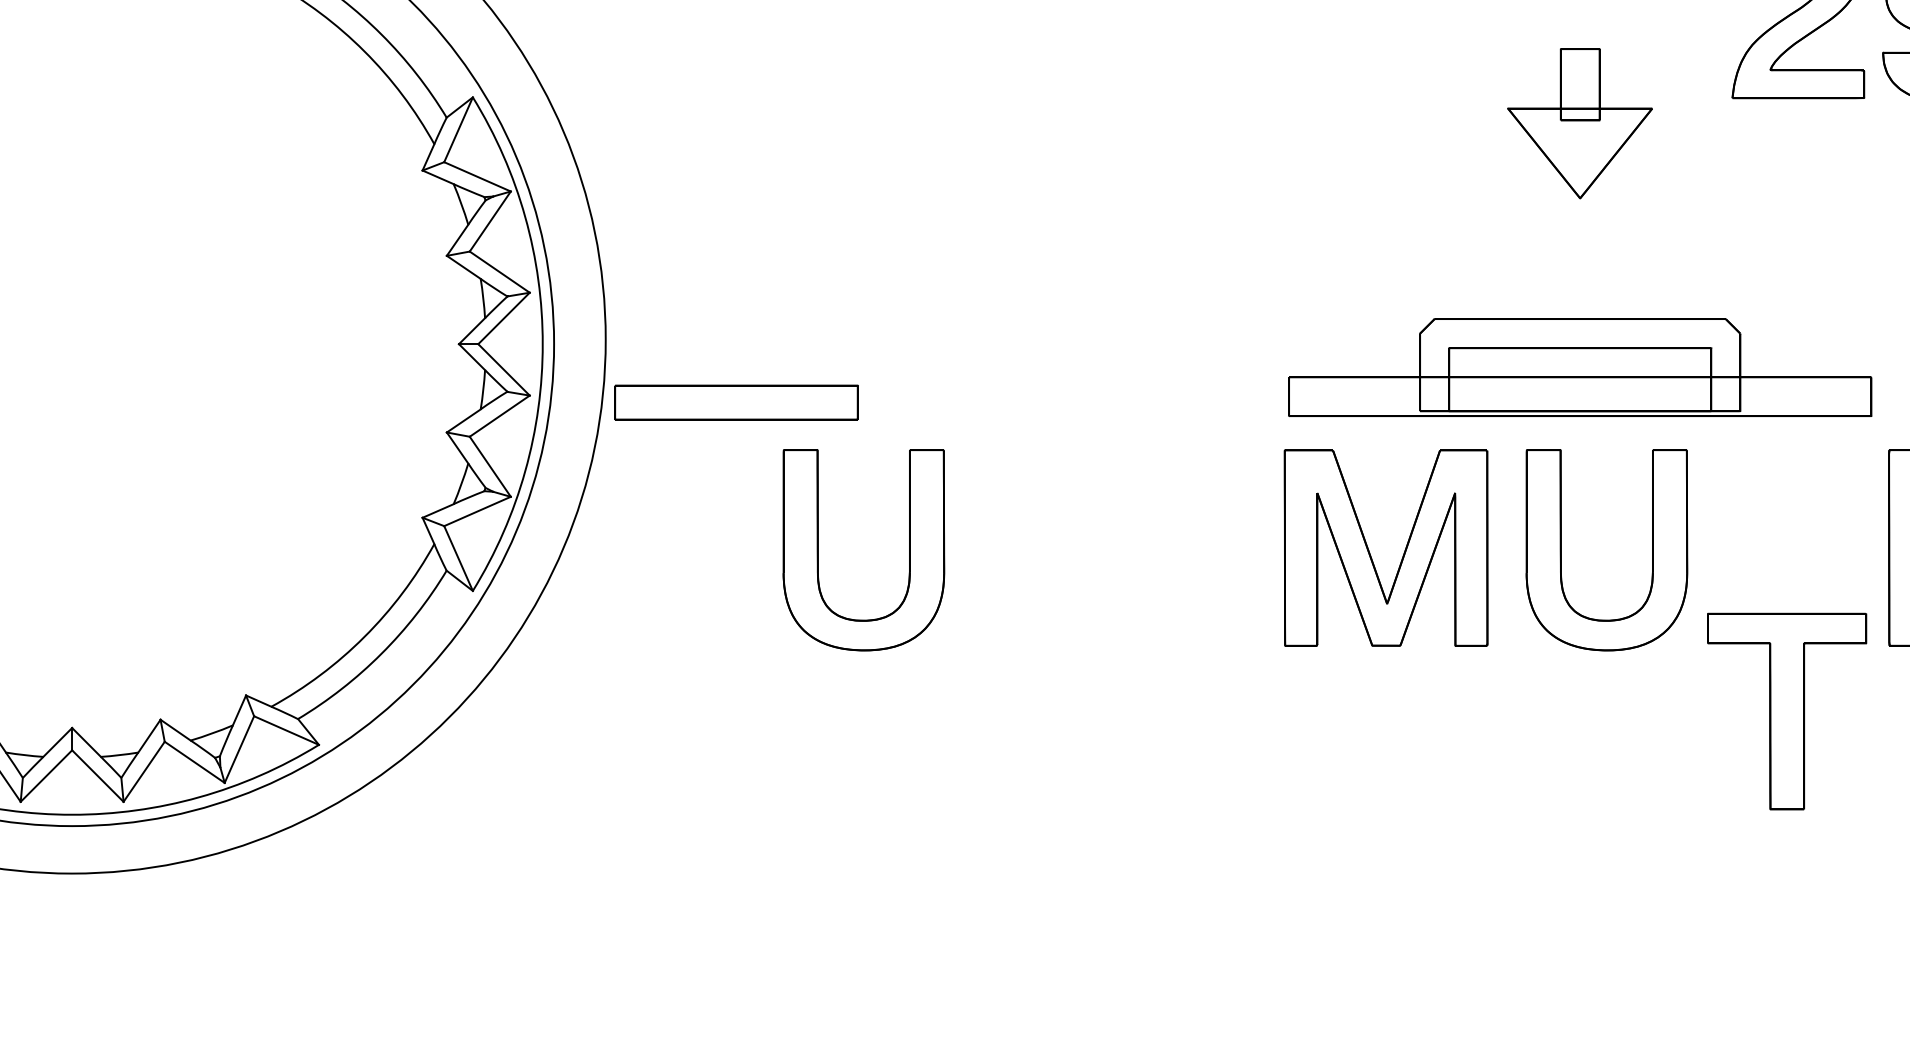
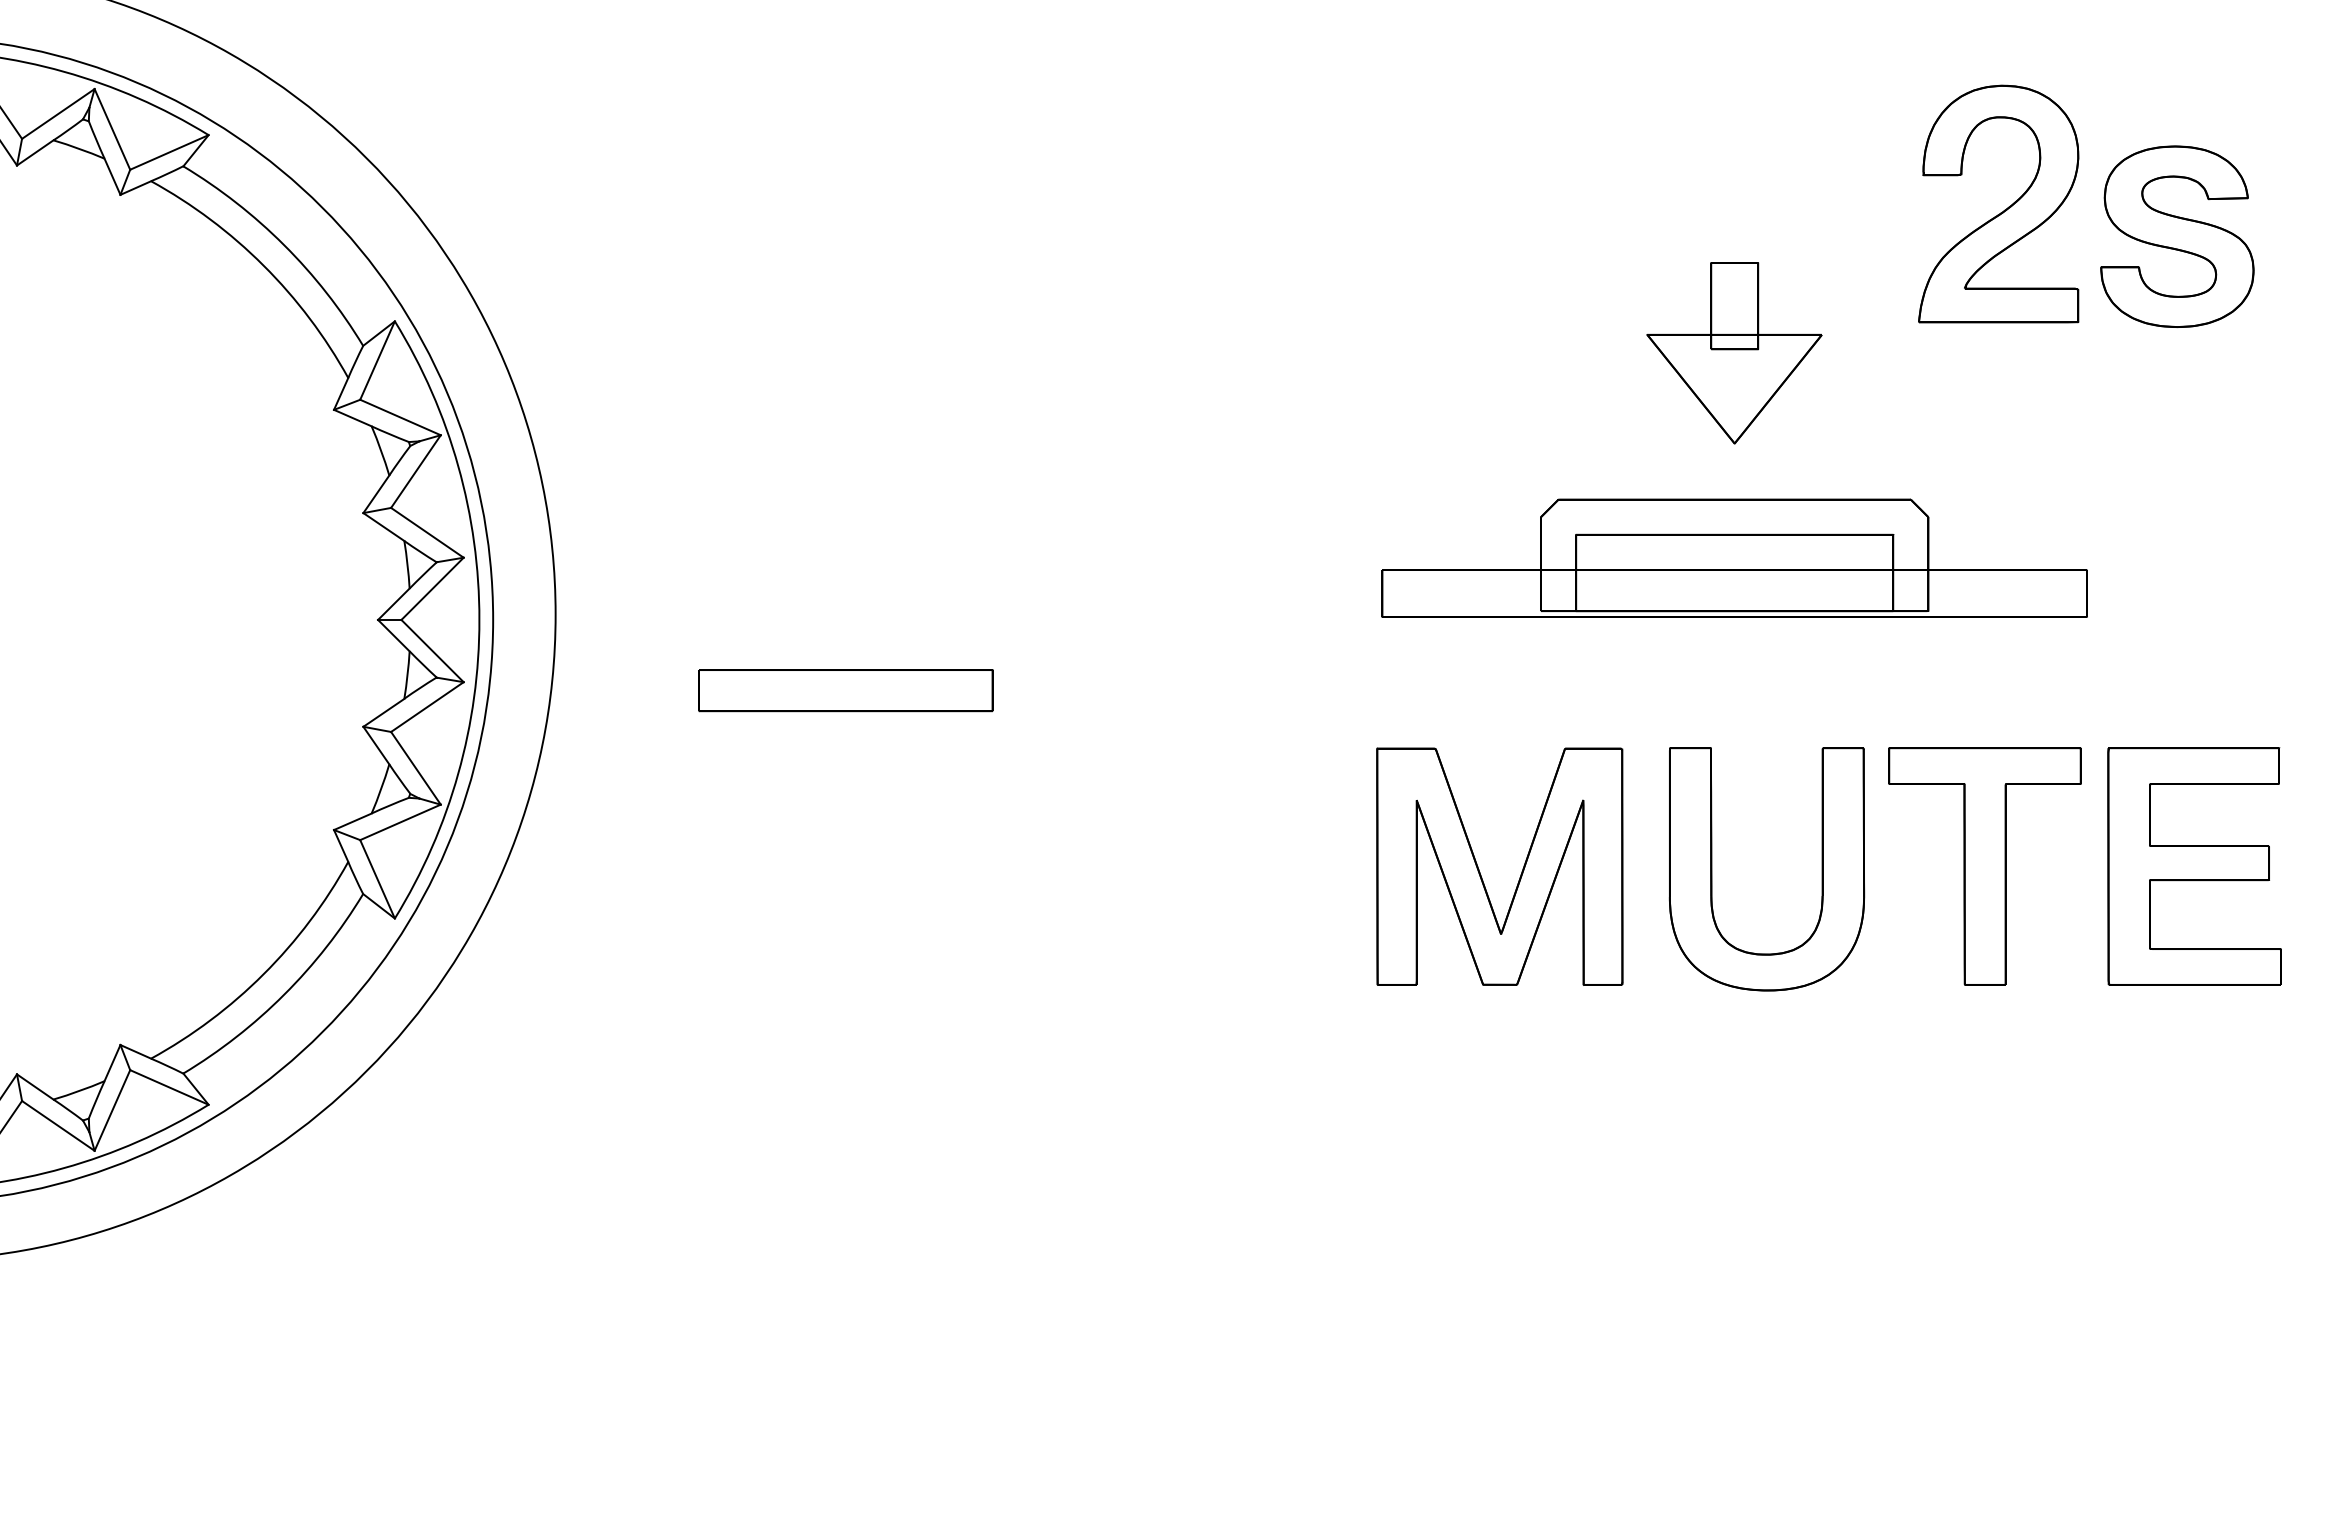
part: (1580, 366) -> (1734, 557), moved
part: (736, 402) -> (845, 690), moved
part: (818, 550) -> (813, 869), removed
part: (1786, 711) -> (1984, 866), moved

